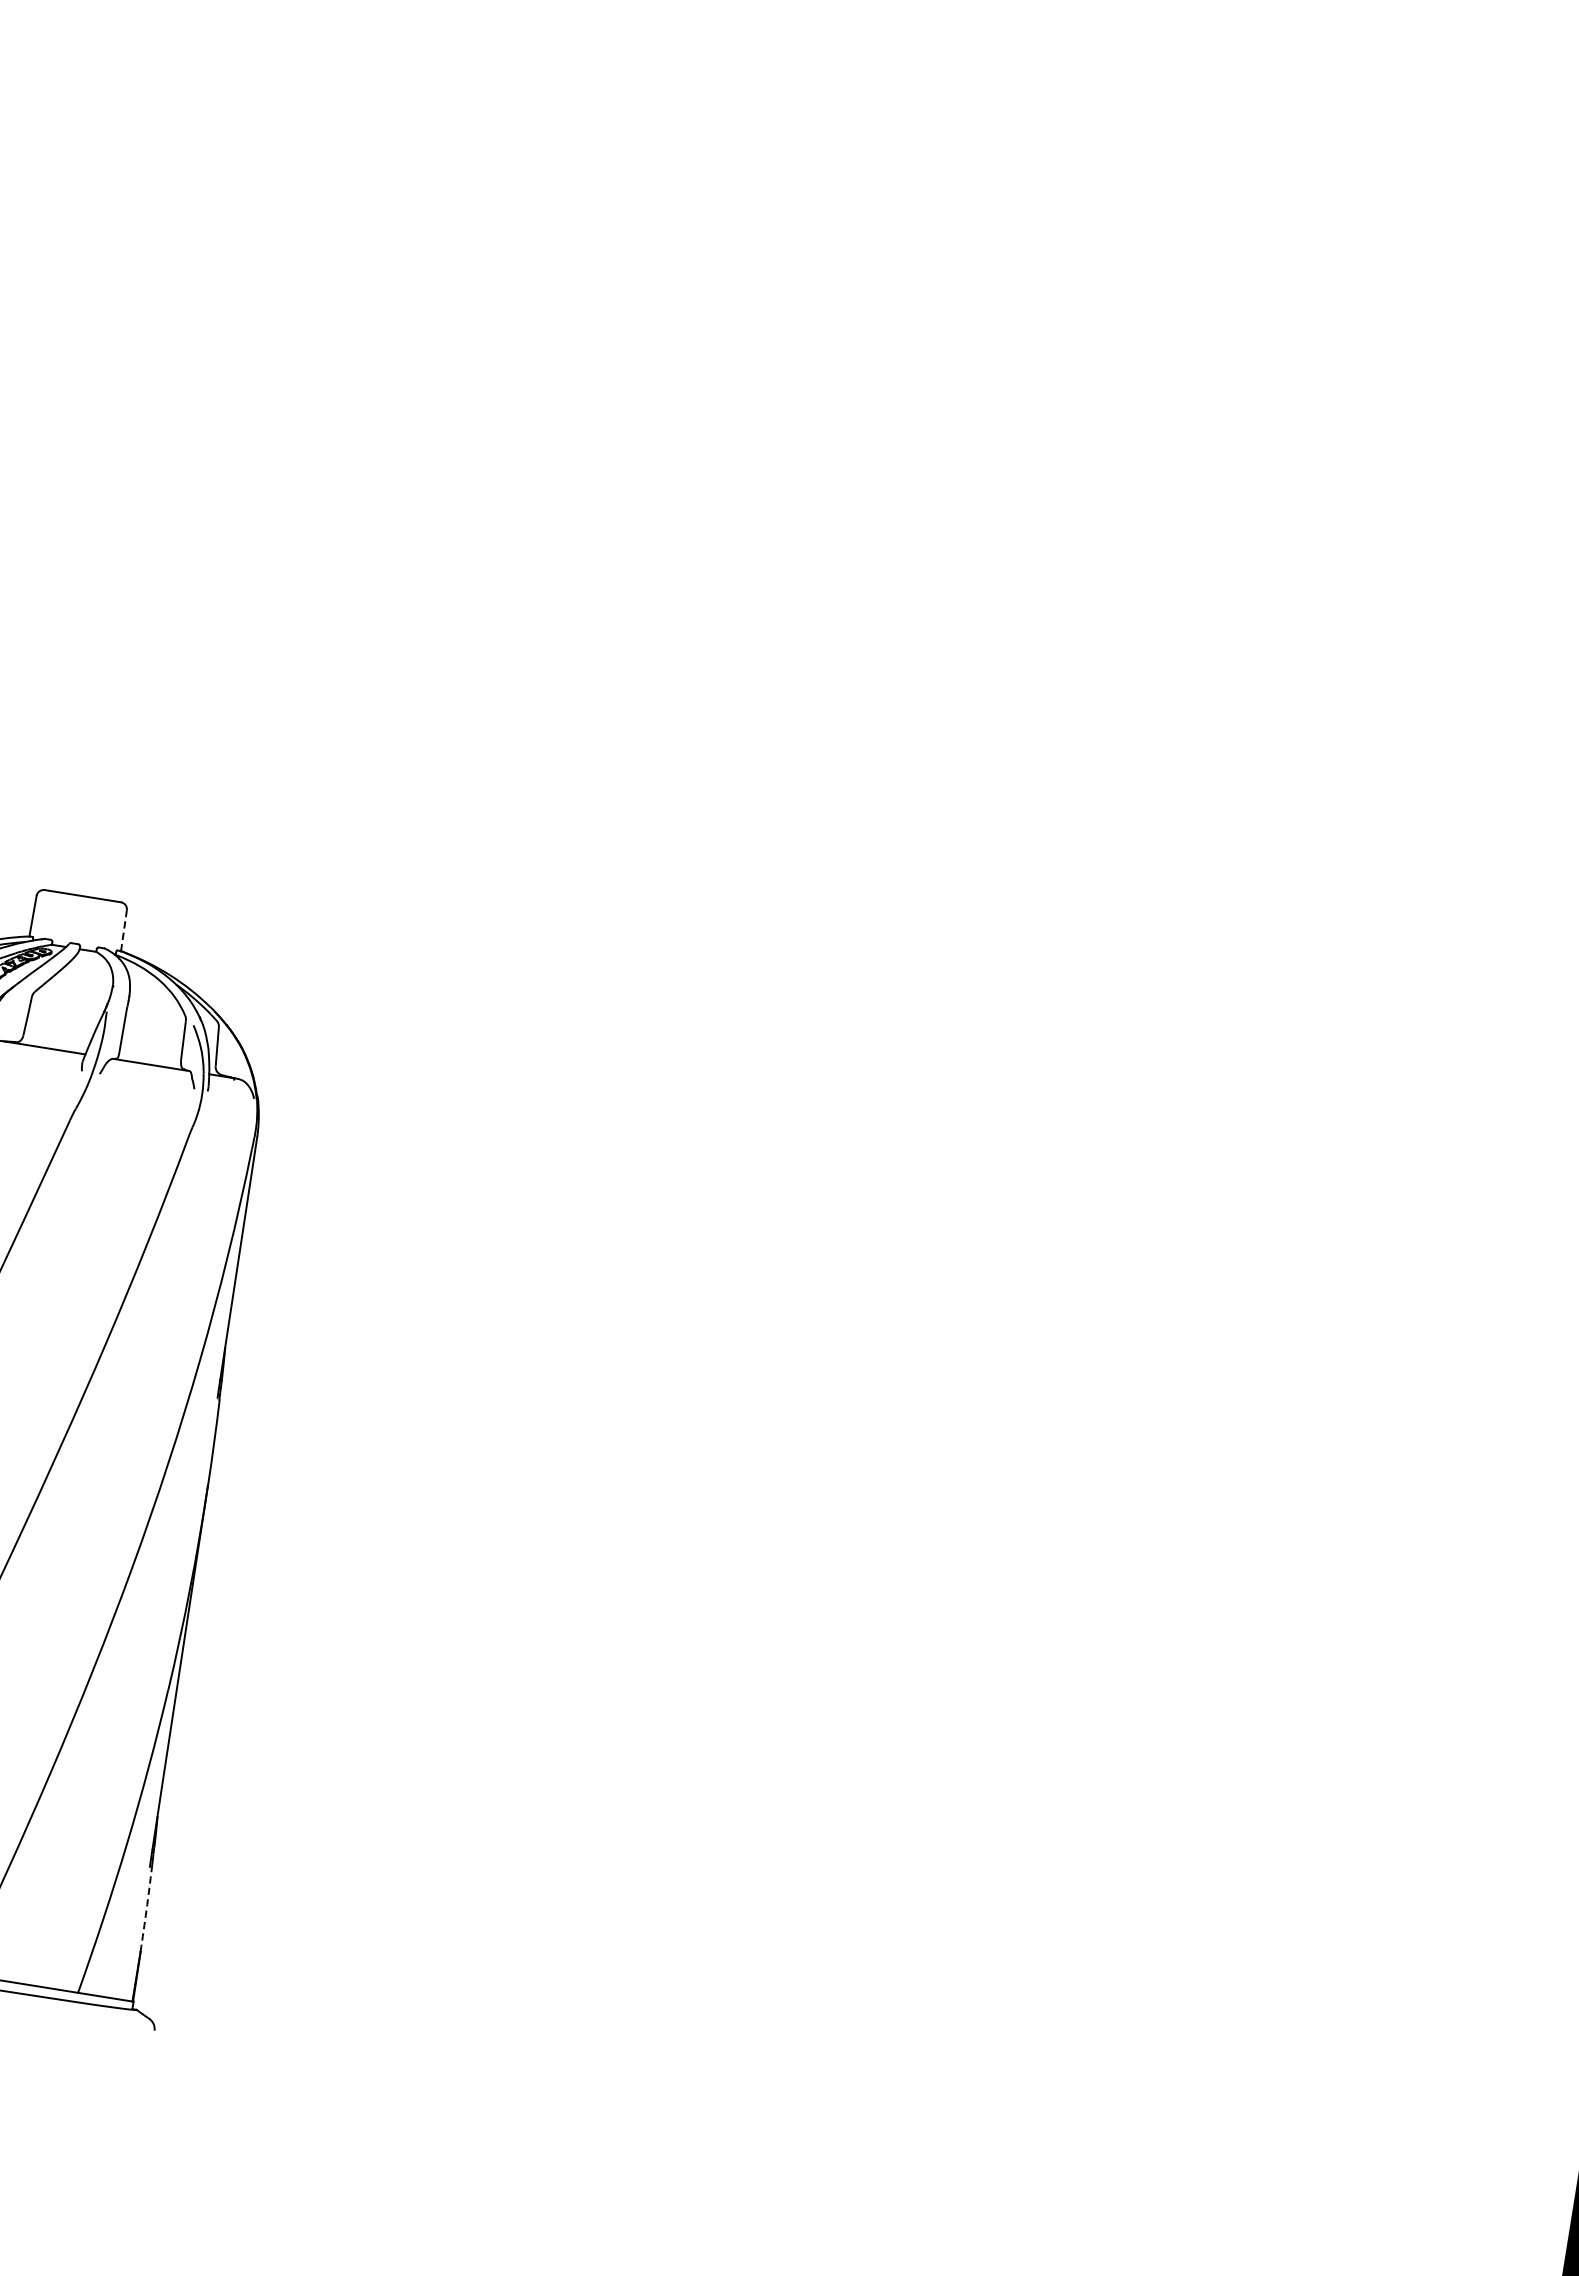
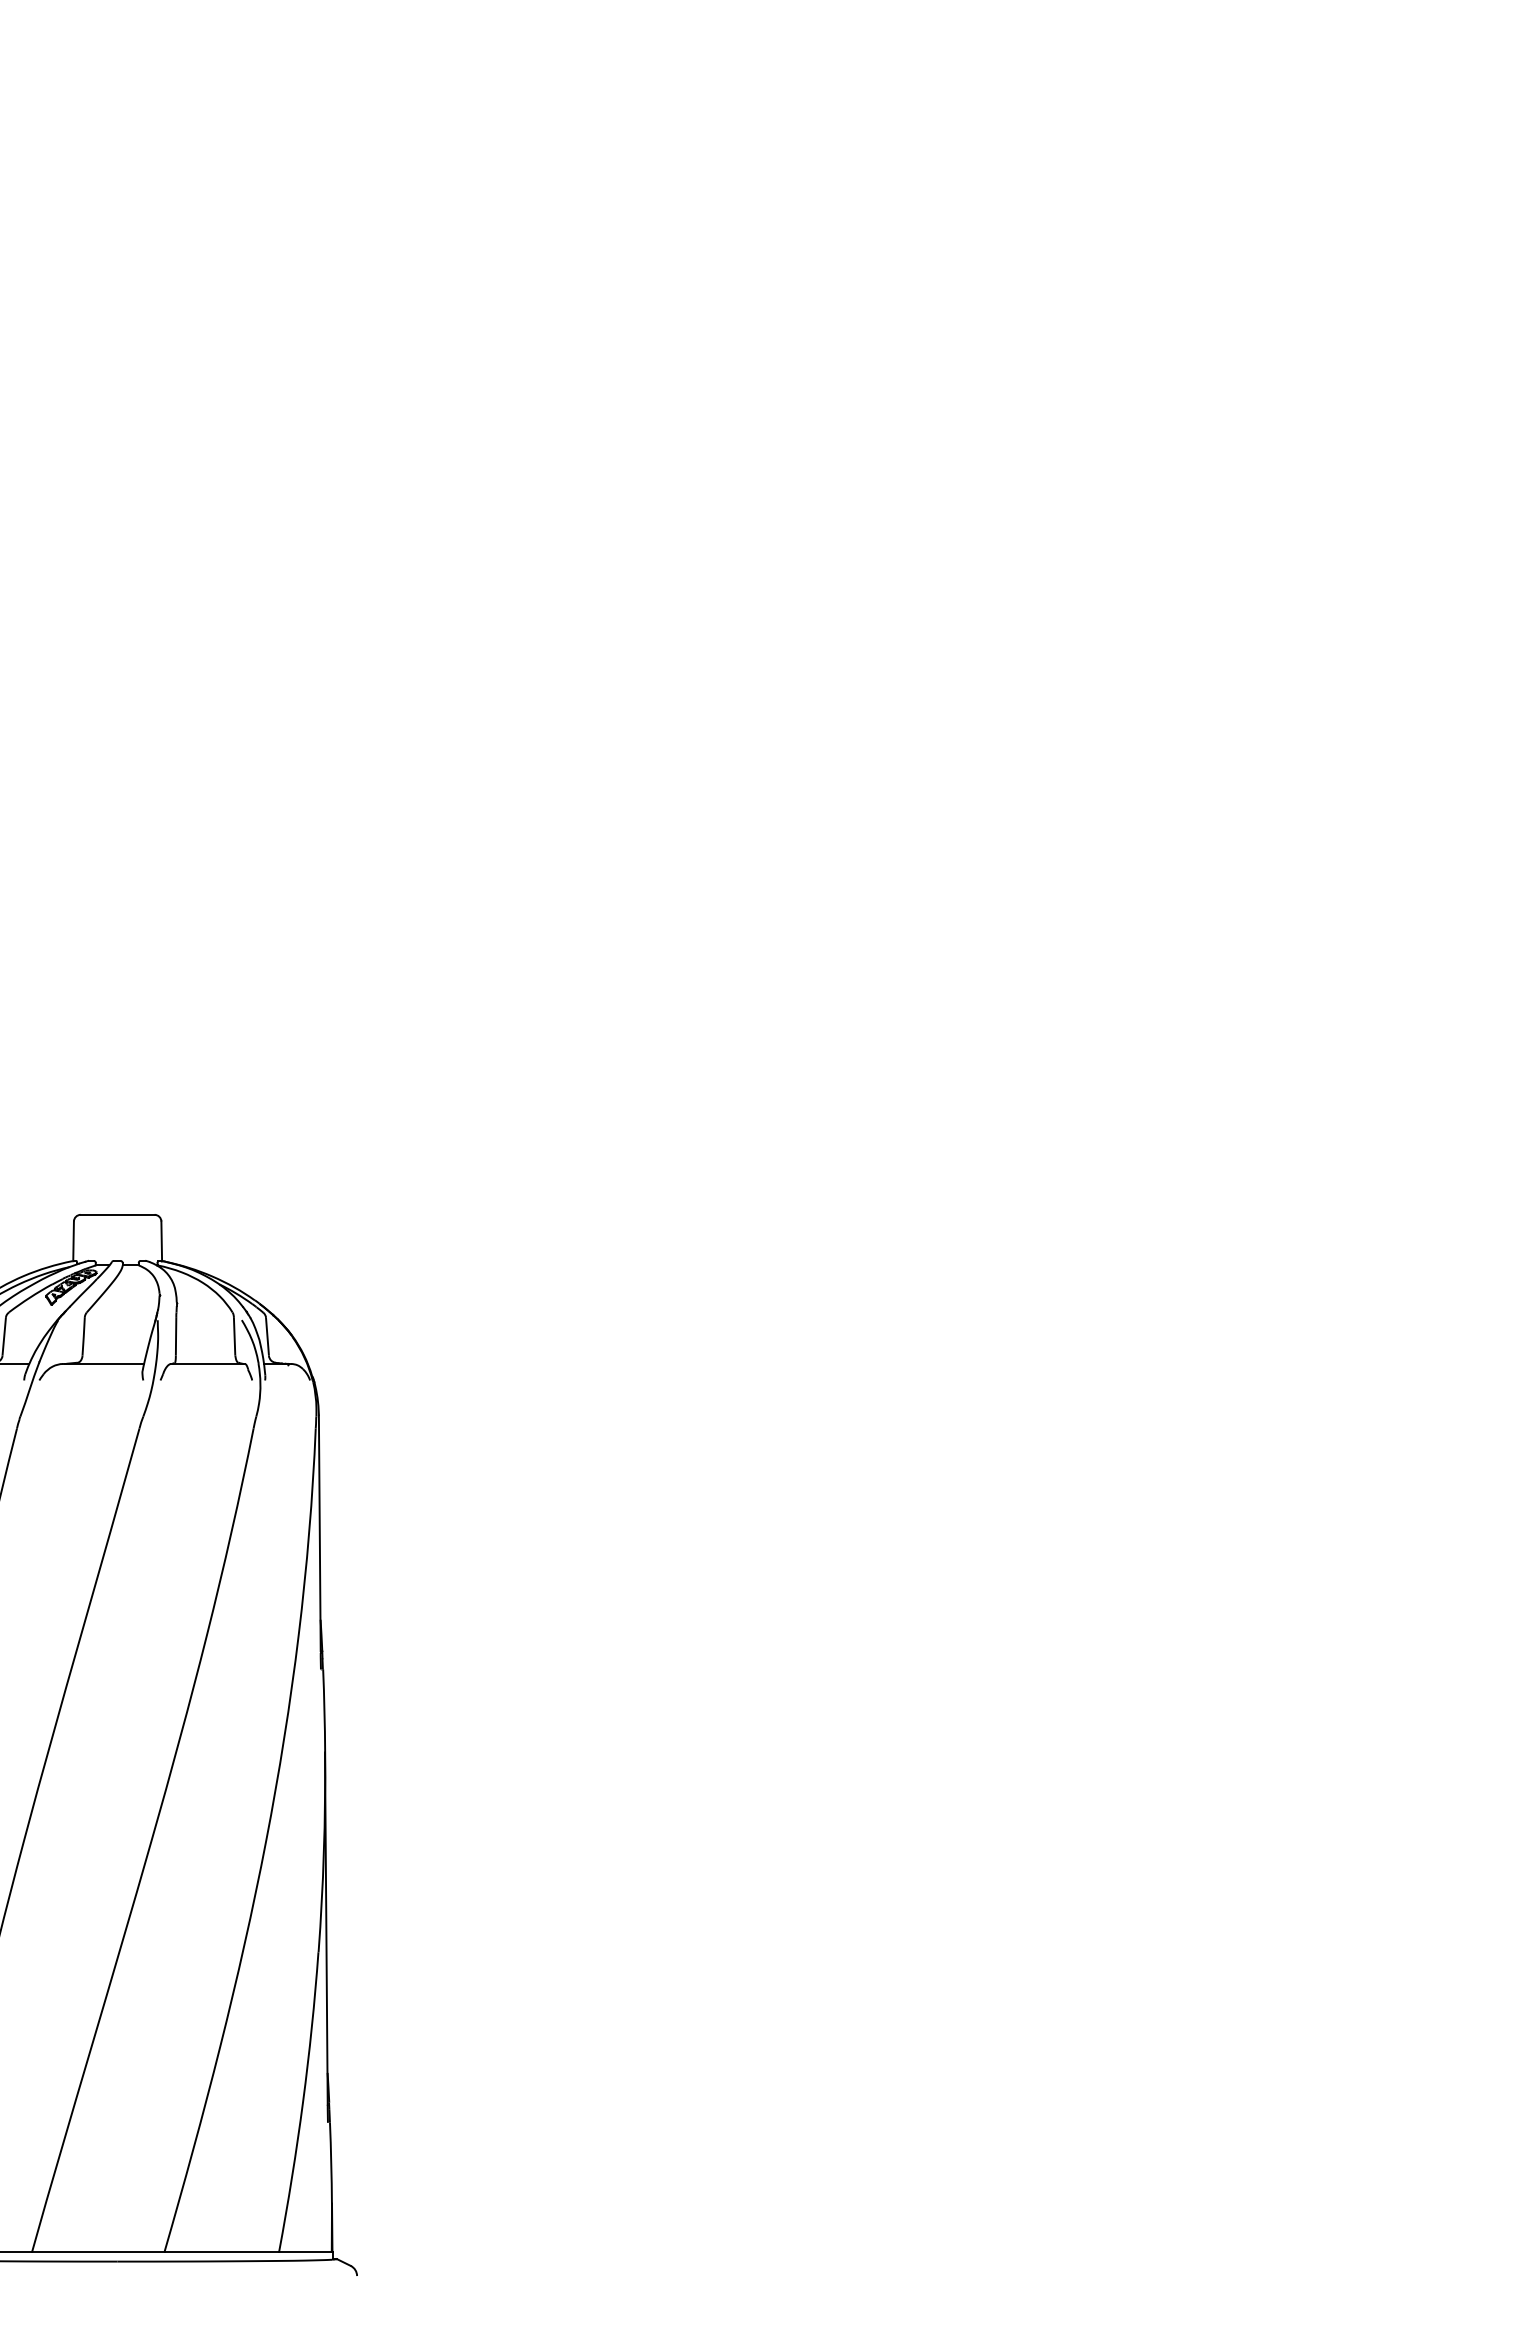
line: (123, 930) -> (161, 1241), dashed -> solid
arc: (146, 1910) -> (331, 2163), dashed -> solid

